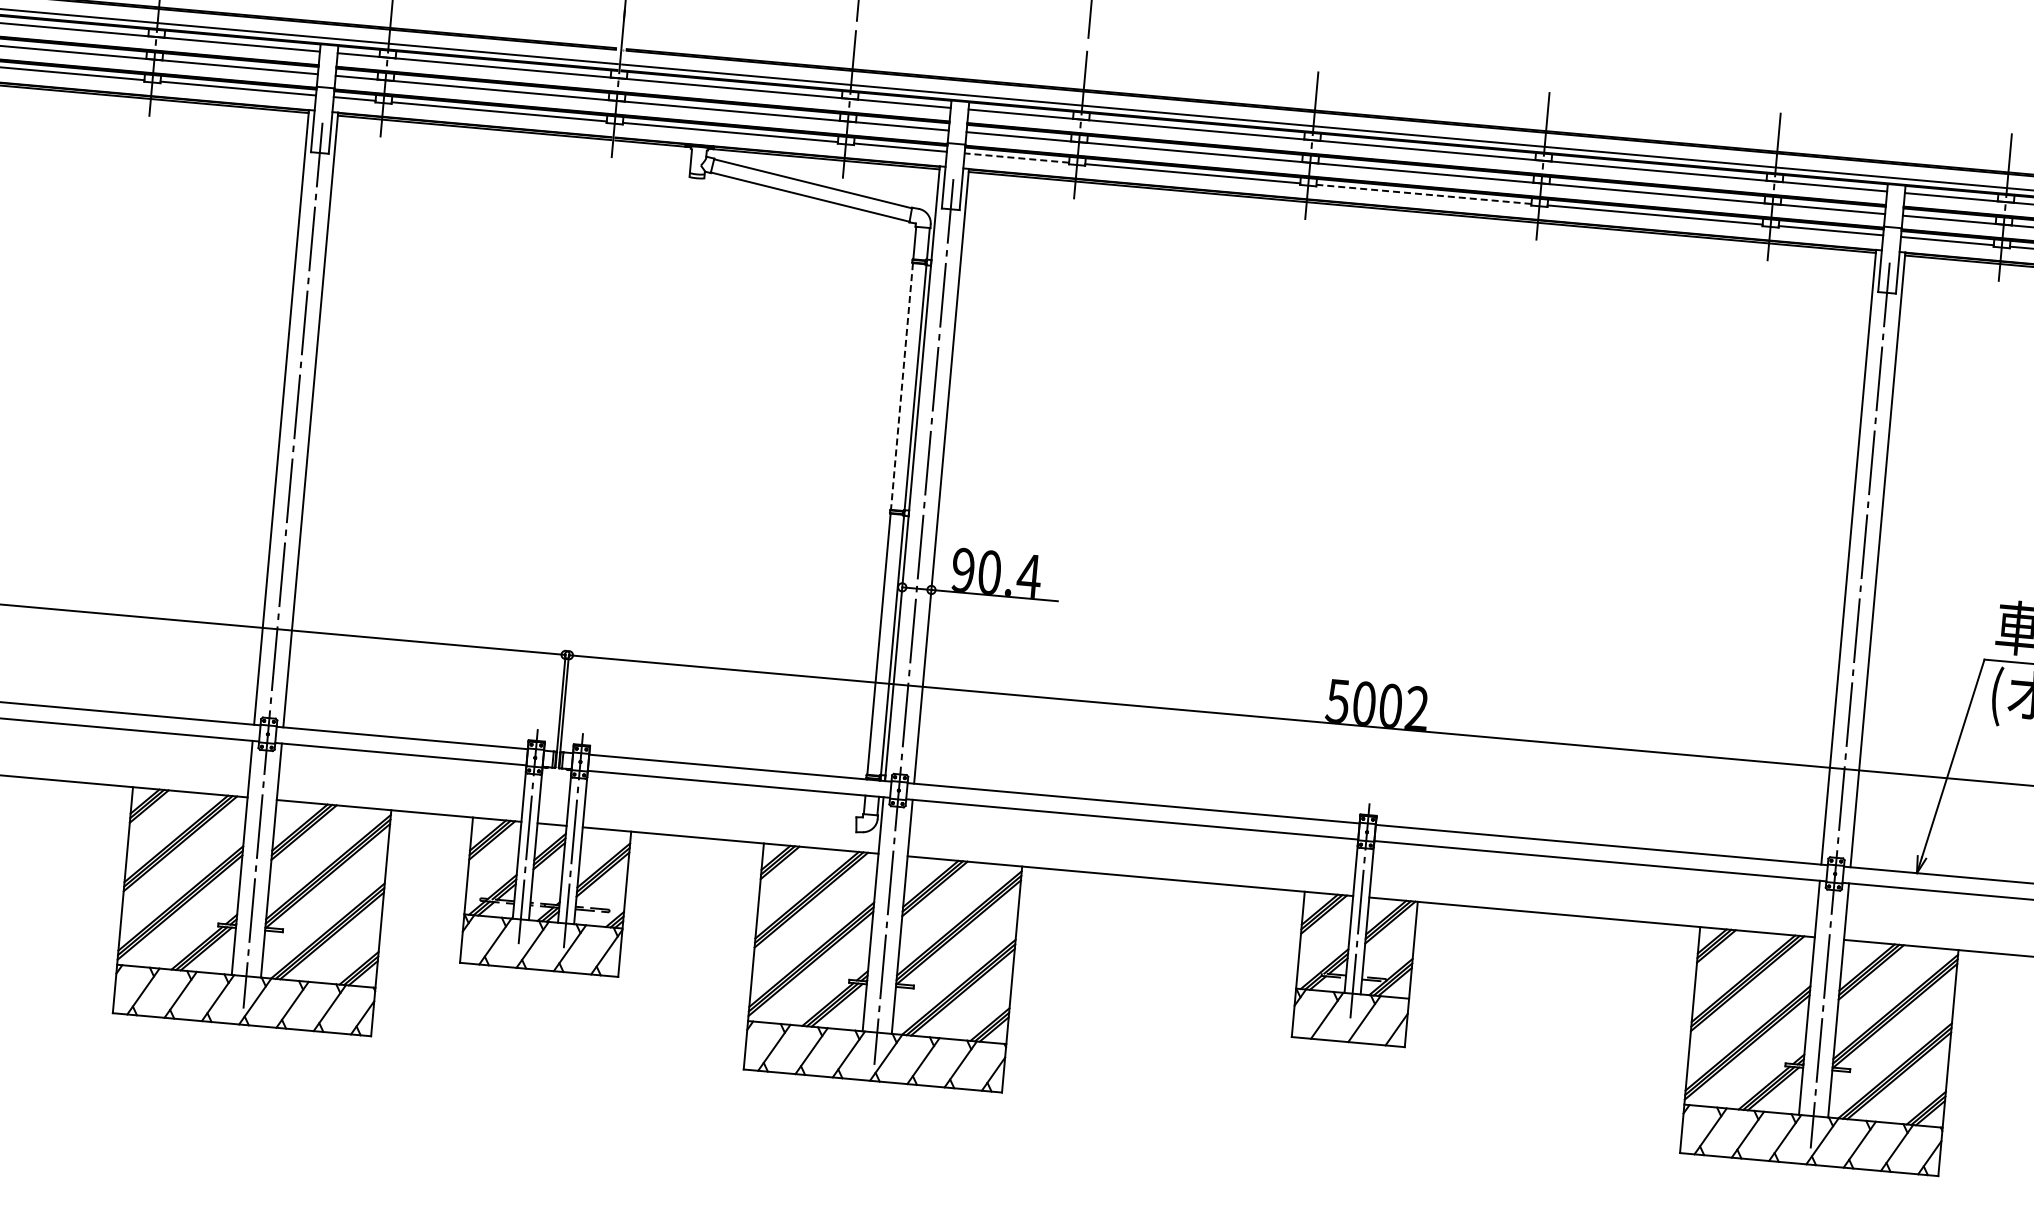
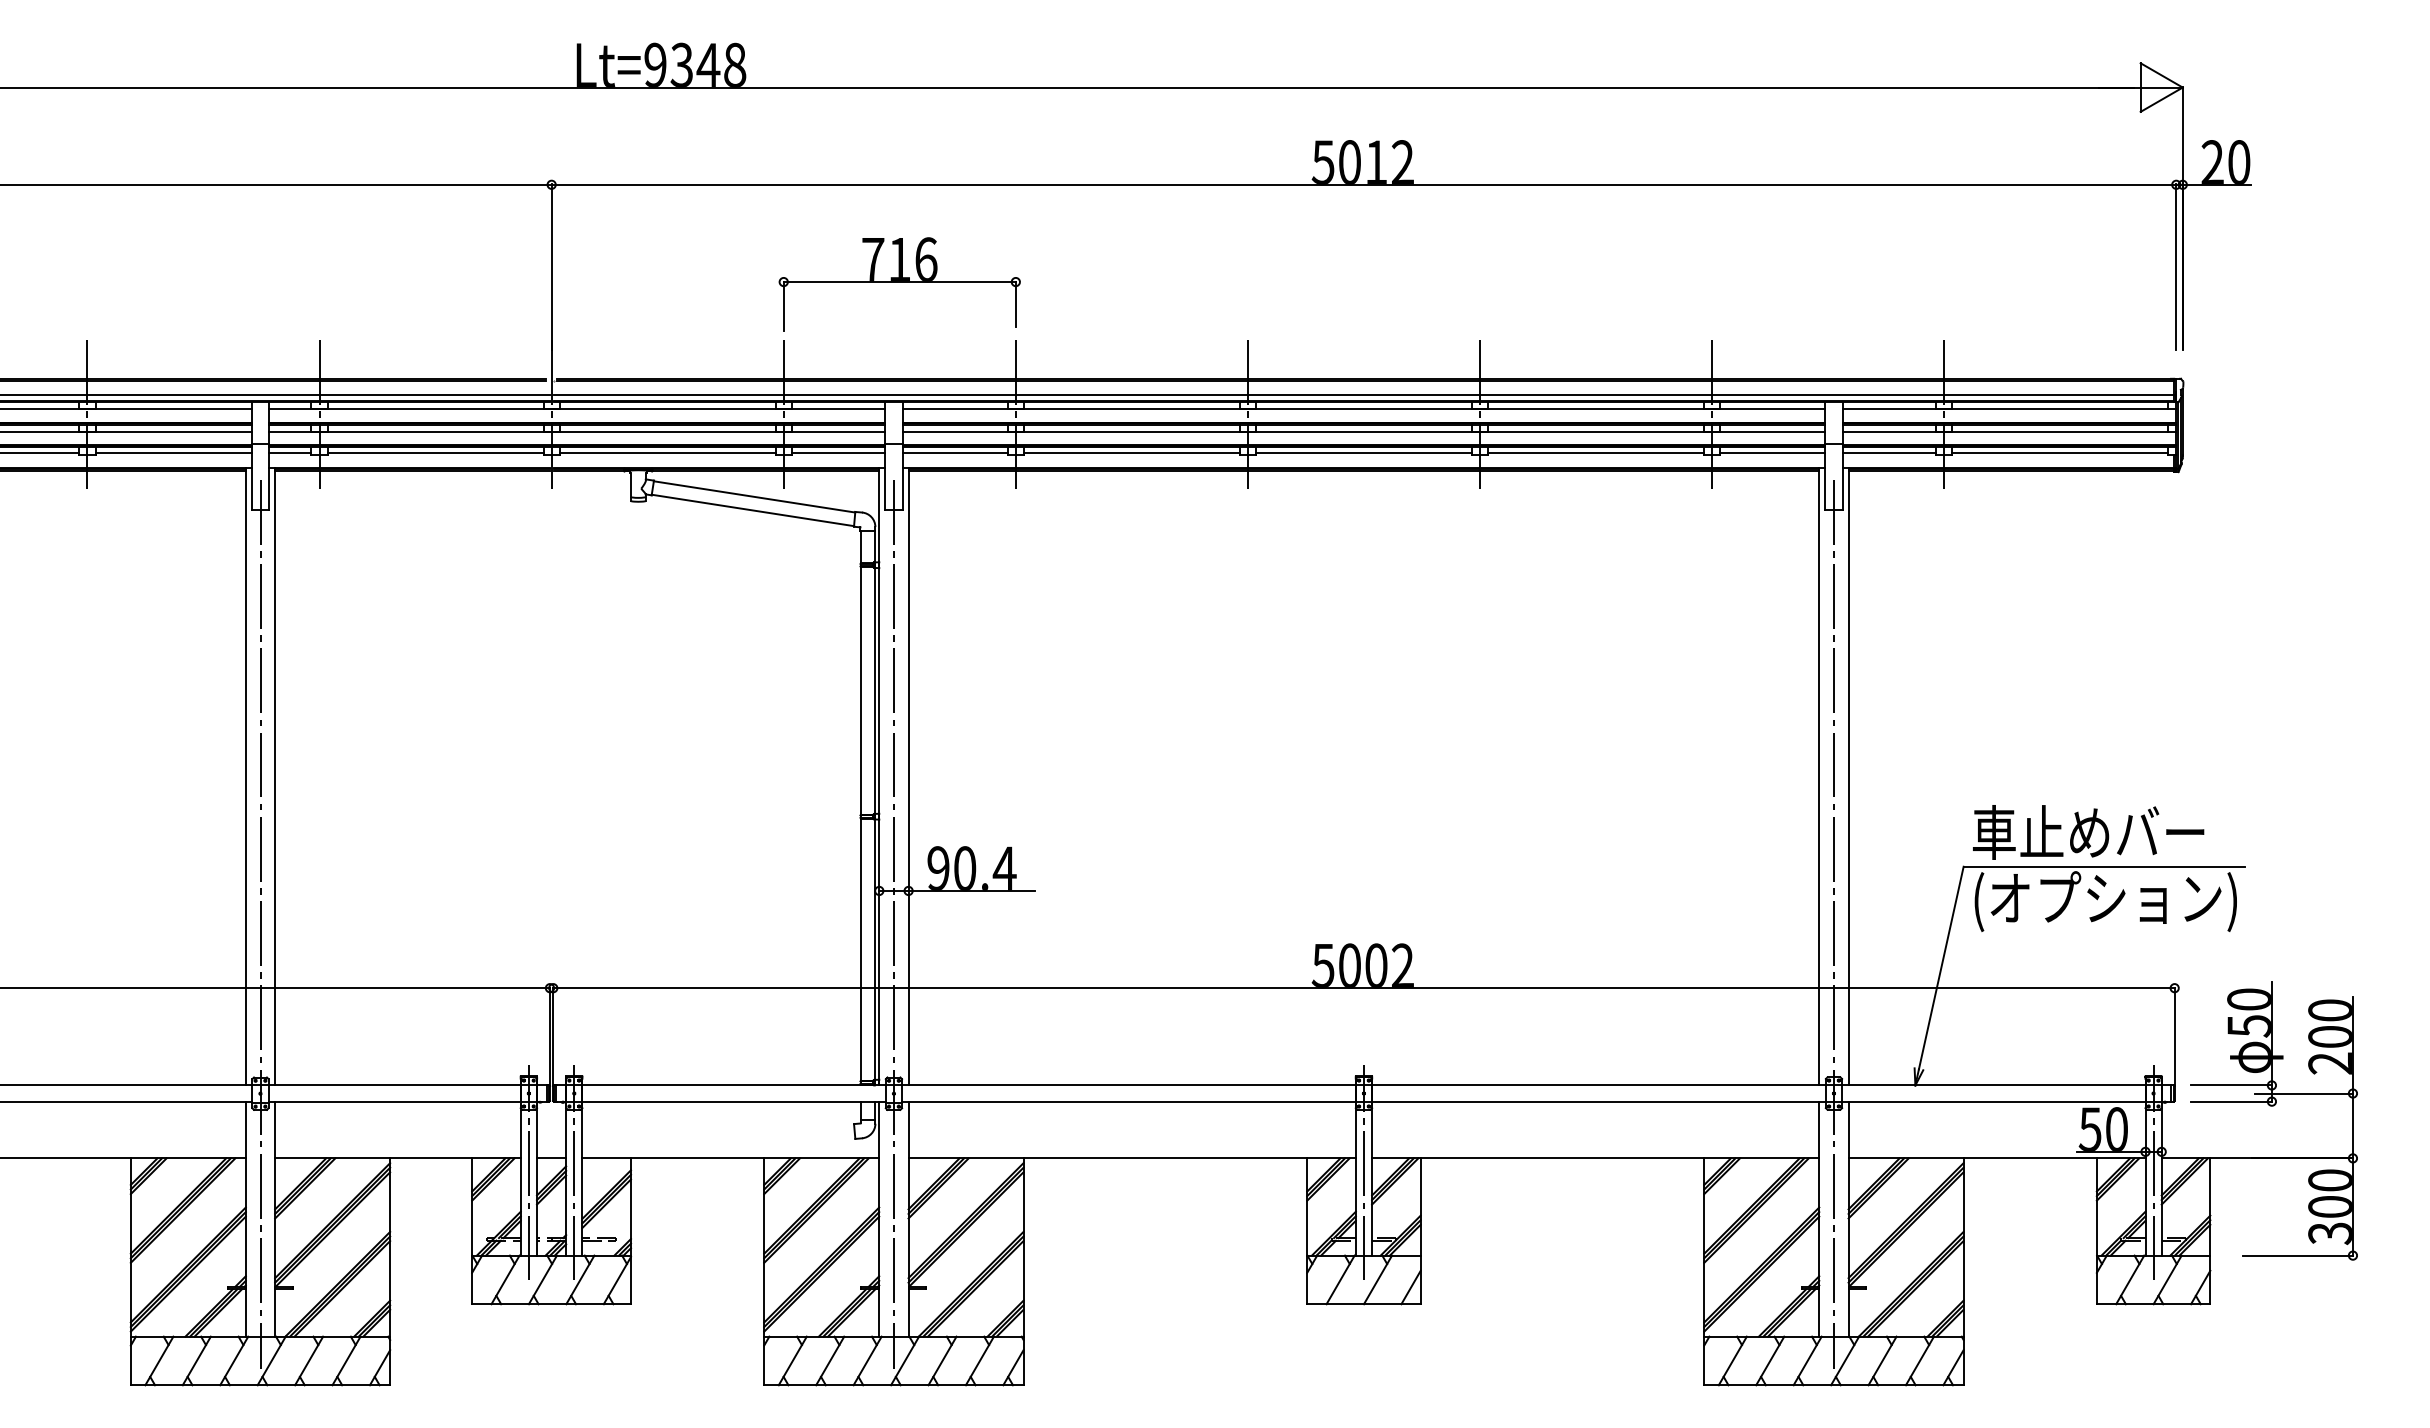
line: (1016, 158) -> (954, 453), dashed -> solid
line: (1423, 194) -> (1363, 453), dashed -> solid
line: (902, 386) -> (861, 690), dashed -> solid

